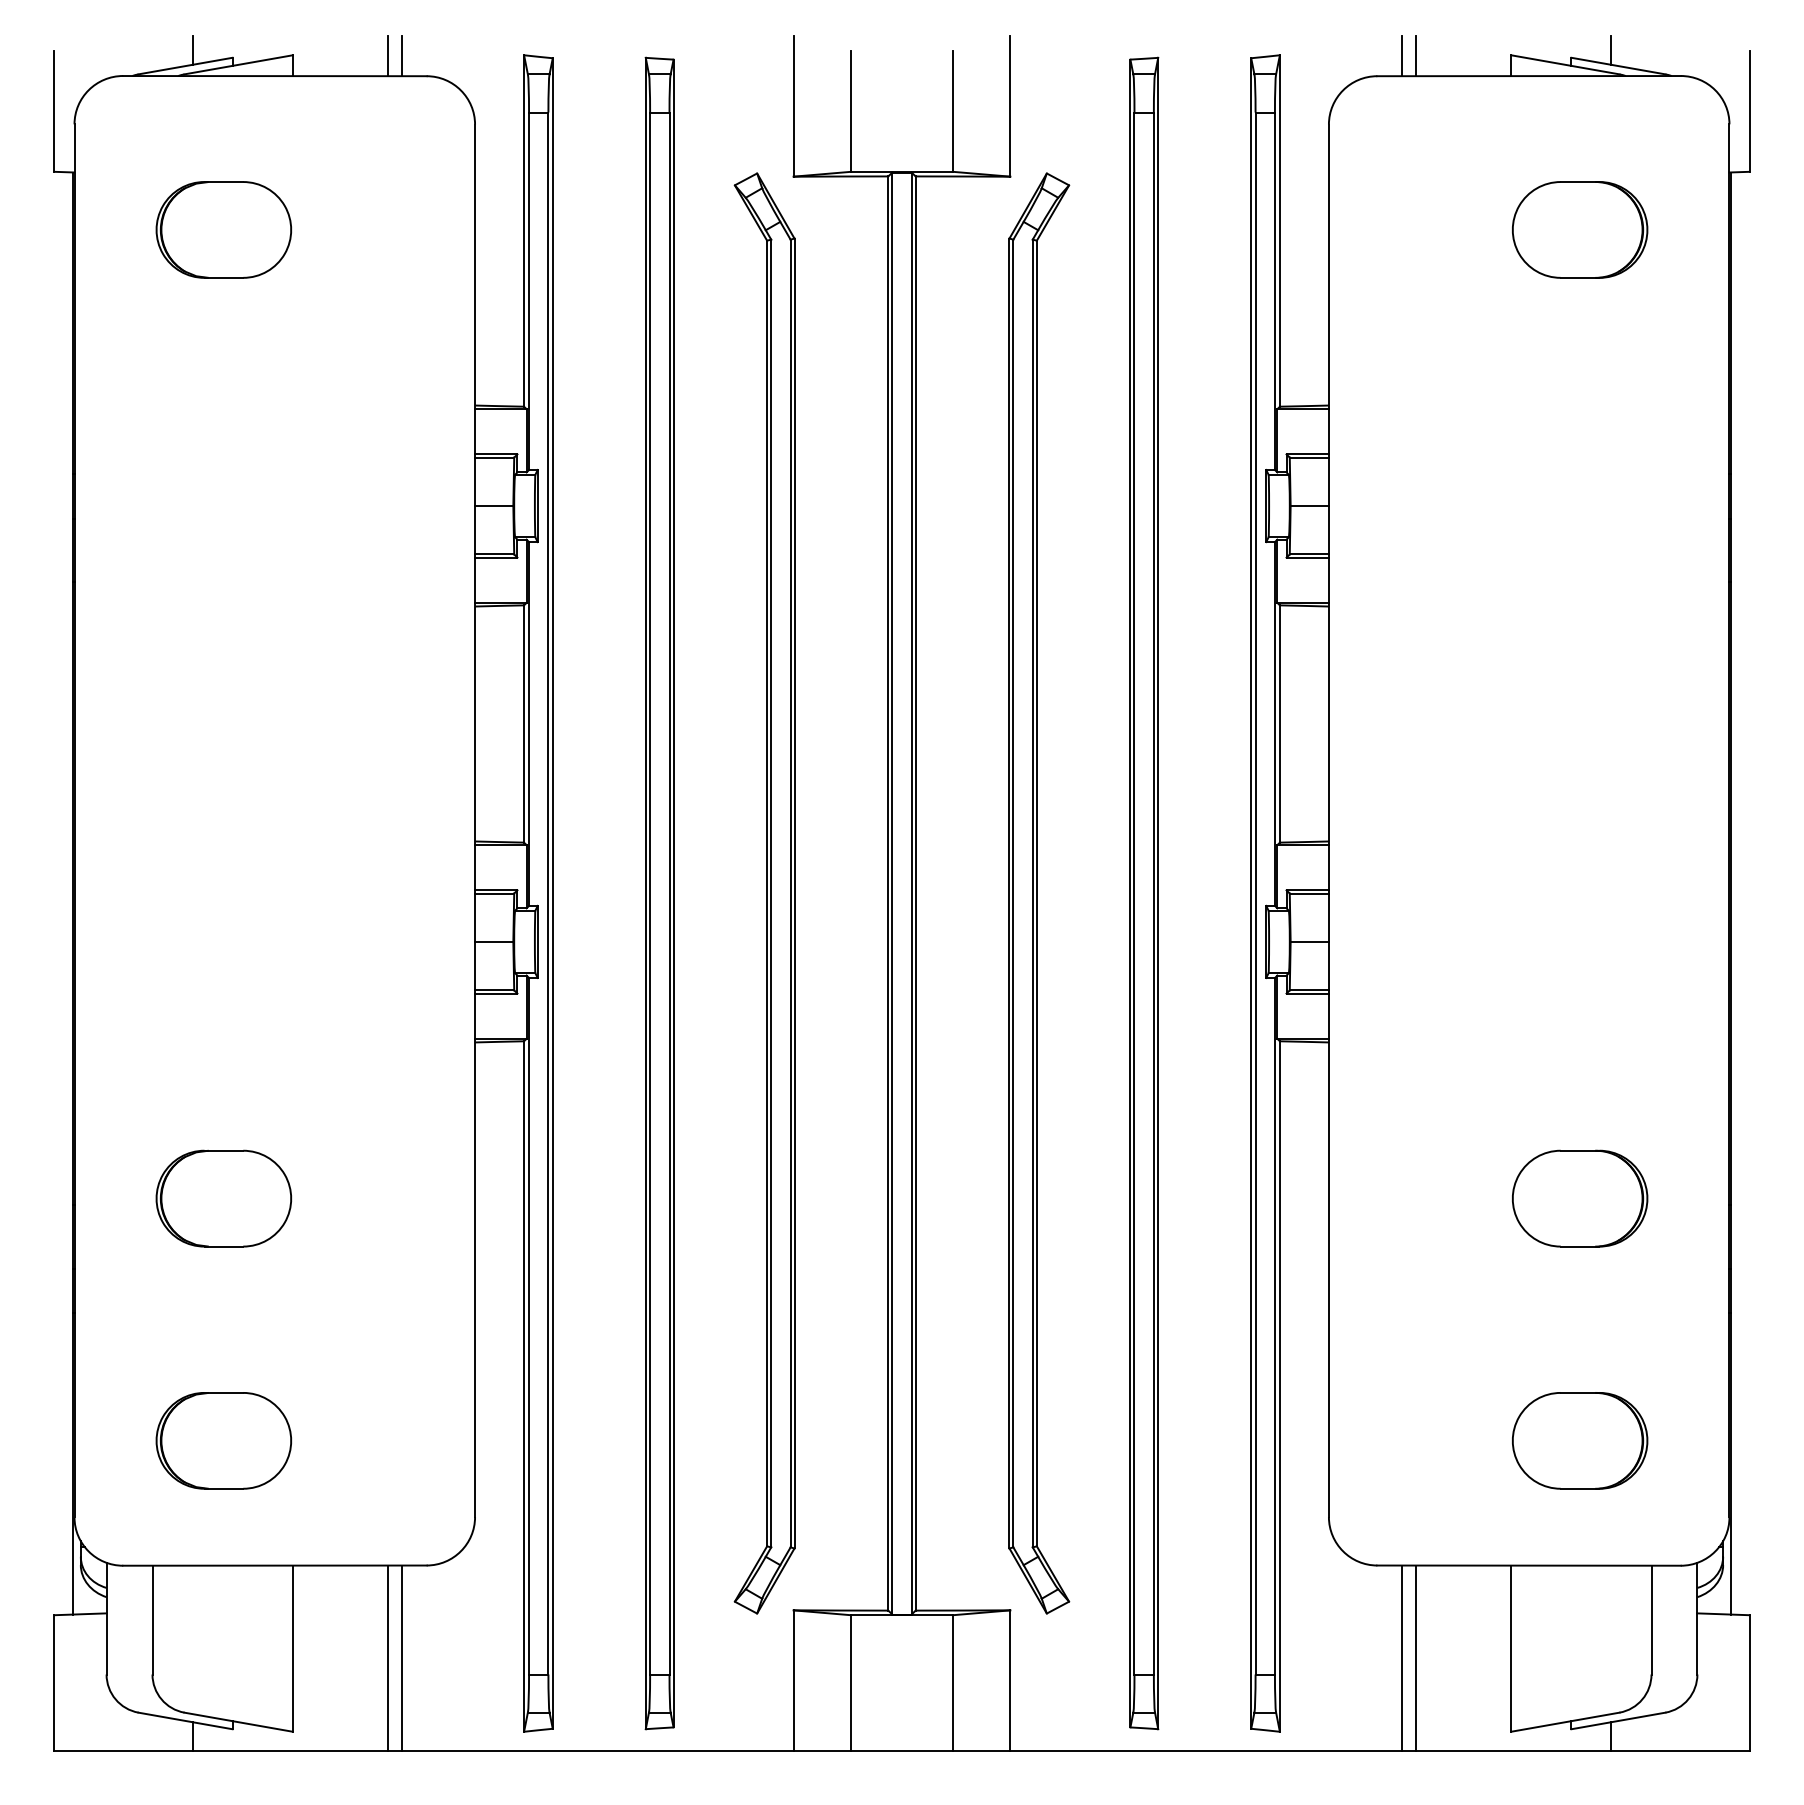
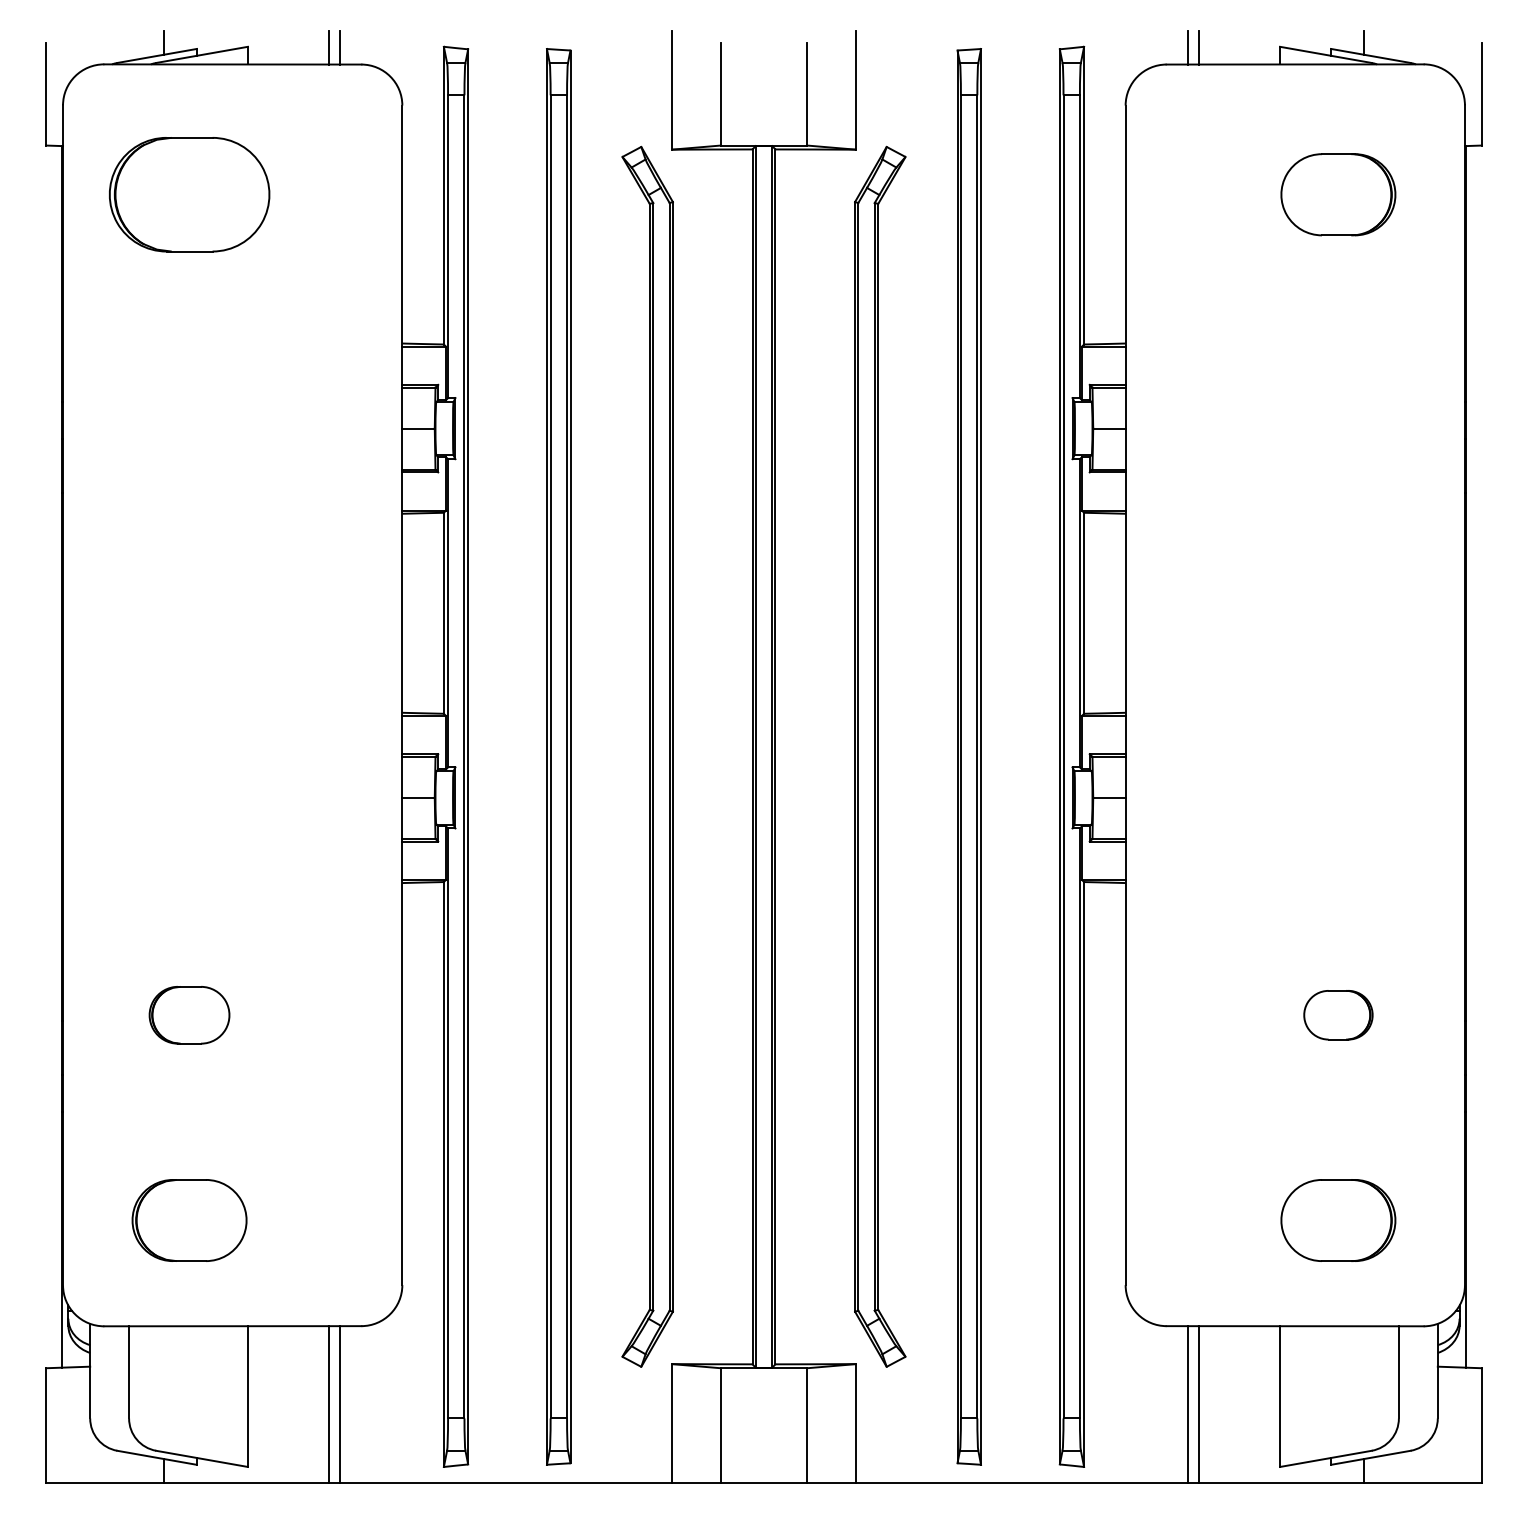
part: (223, 229) -> (189, 194), size x1.4
part: (223, 1197) -> (189, 1014), size x0.7
part: (1580, 1197) -> (1338, 1014), size x0.6

